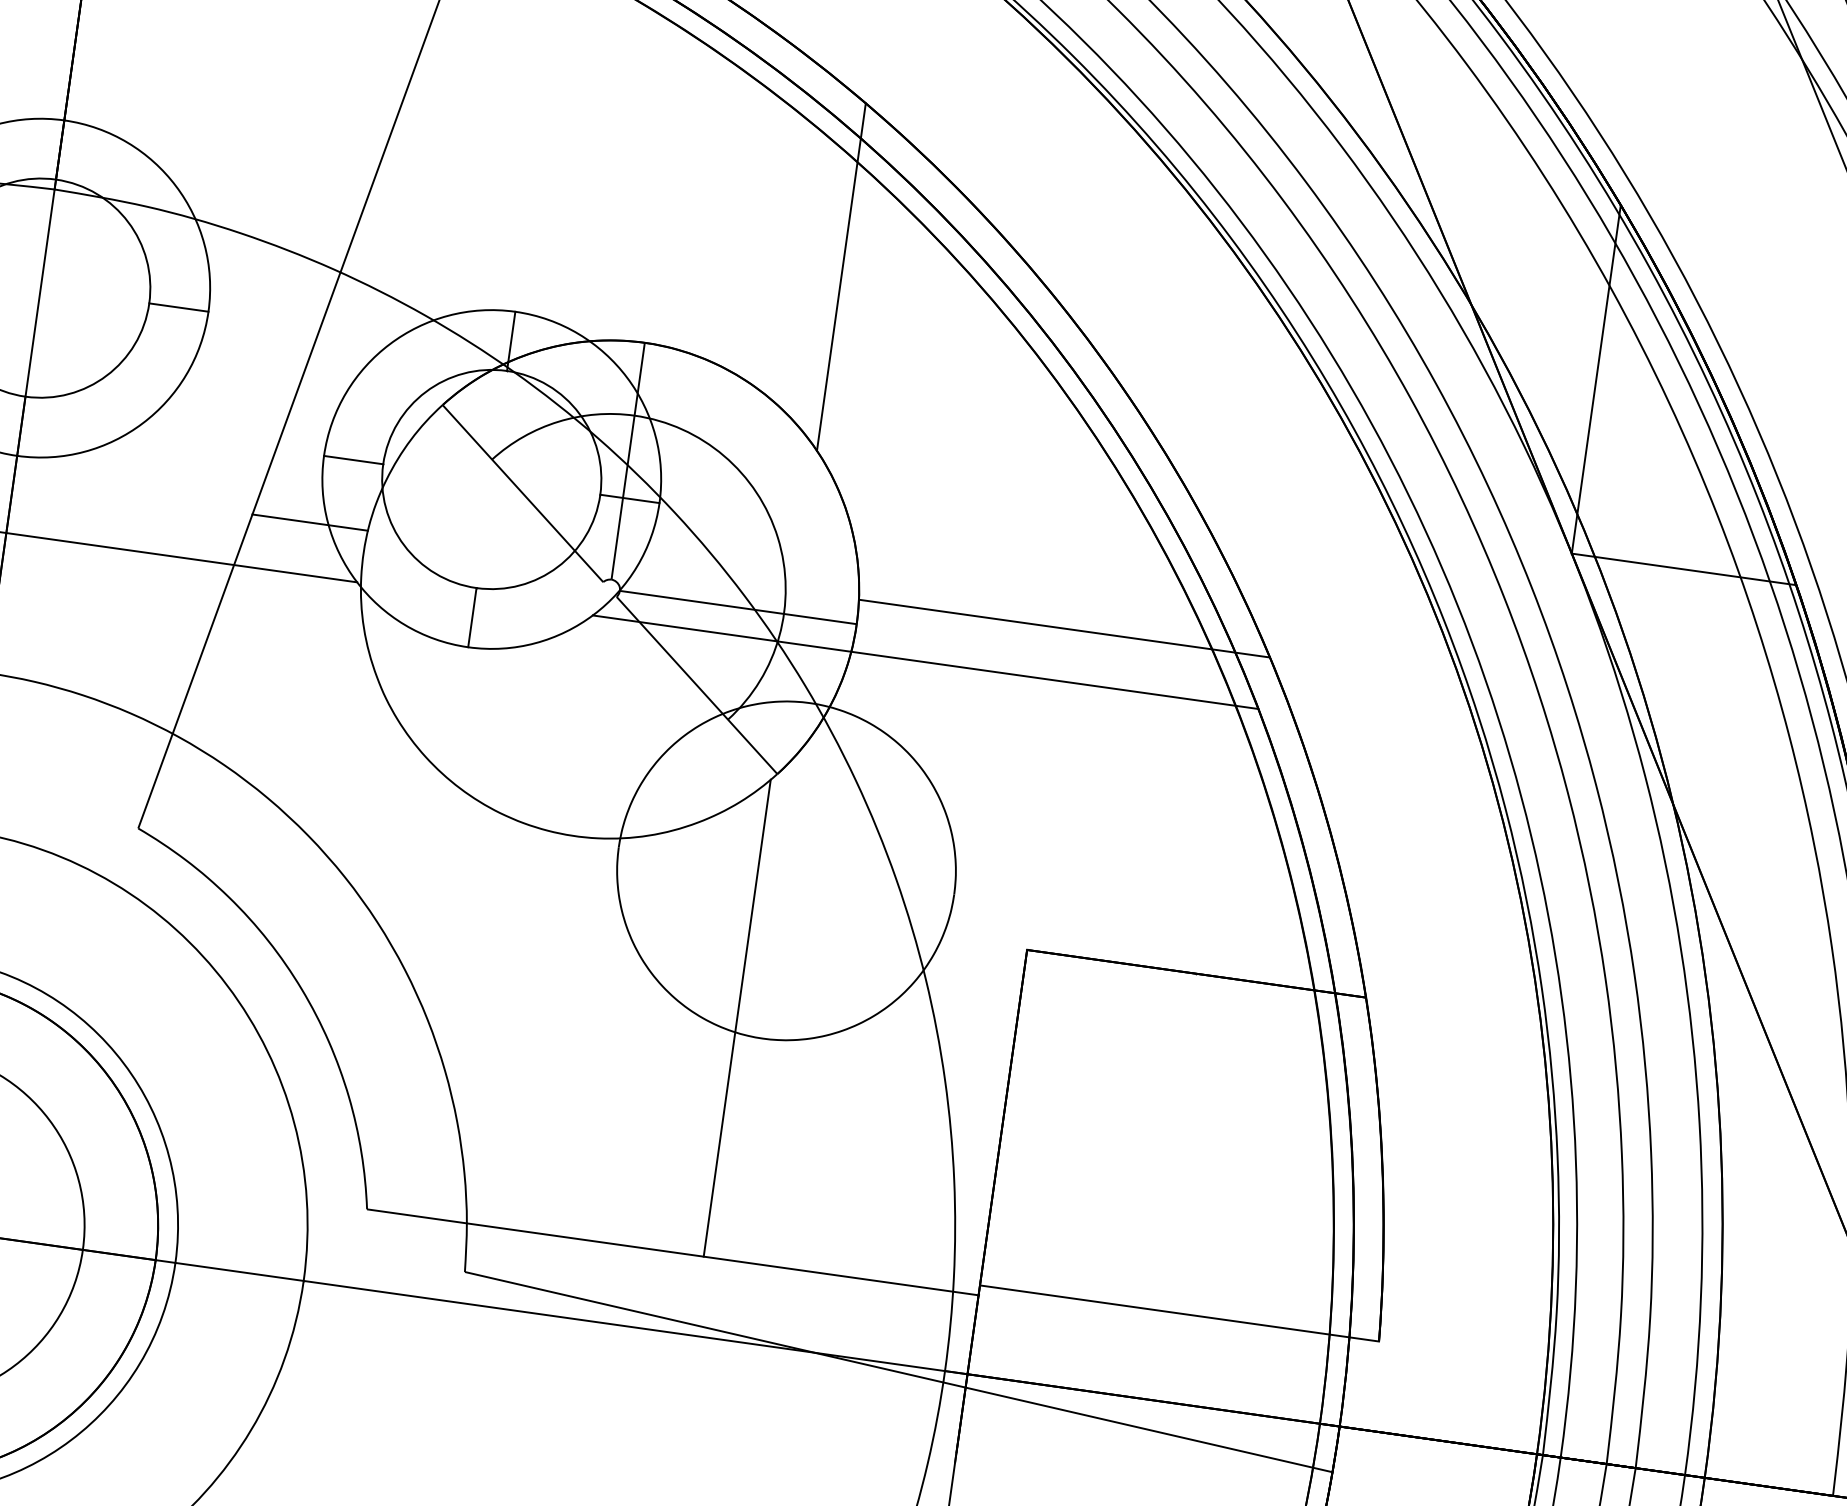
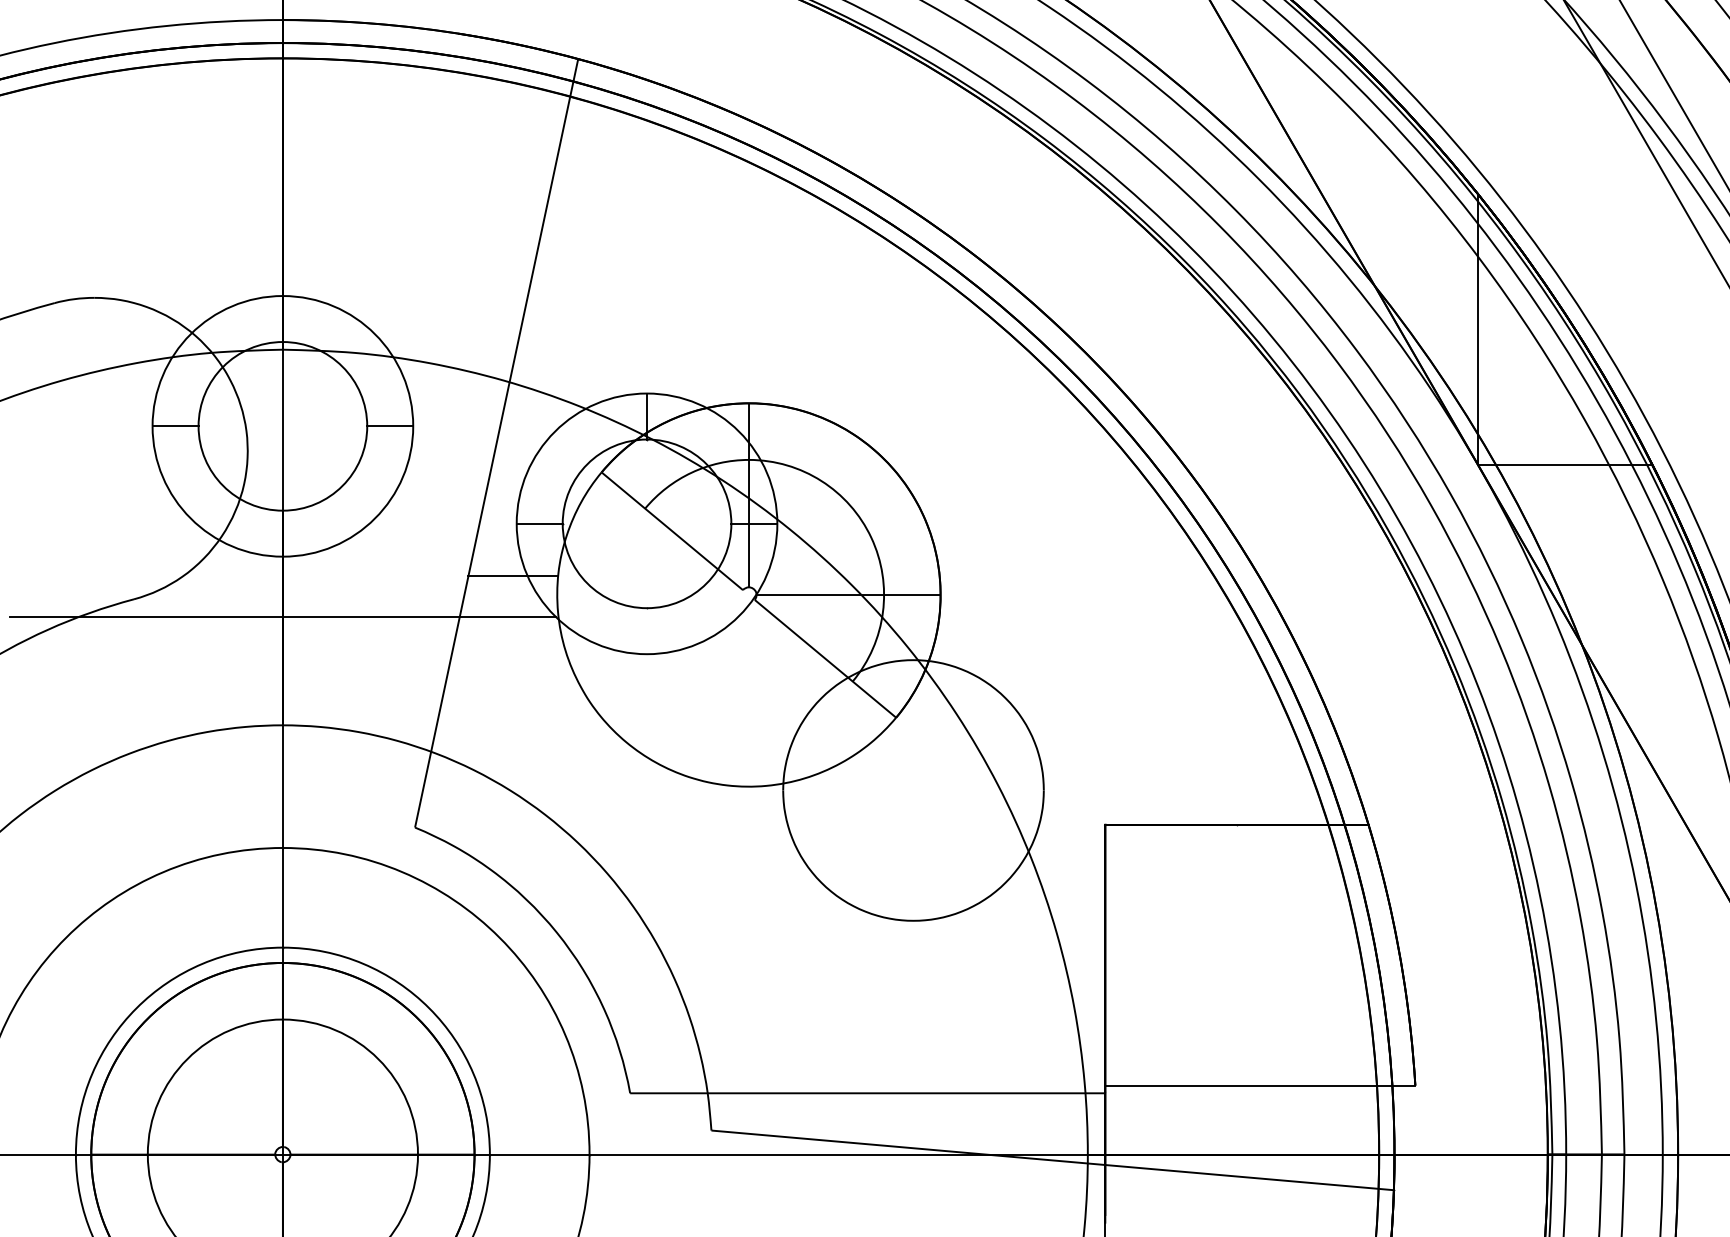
line: (841, 277) -> (891, 332), removed
line: (472, 618) -> (647, 631), removed
line: (1063, 628) -> (1098, 576), removed
line: (924, 661) -> (996, 616), removed
line: (737, 1017) -> (891, 907), removed

